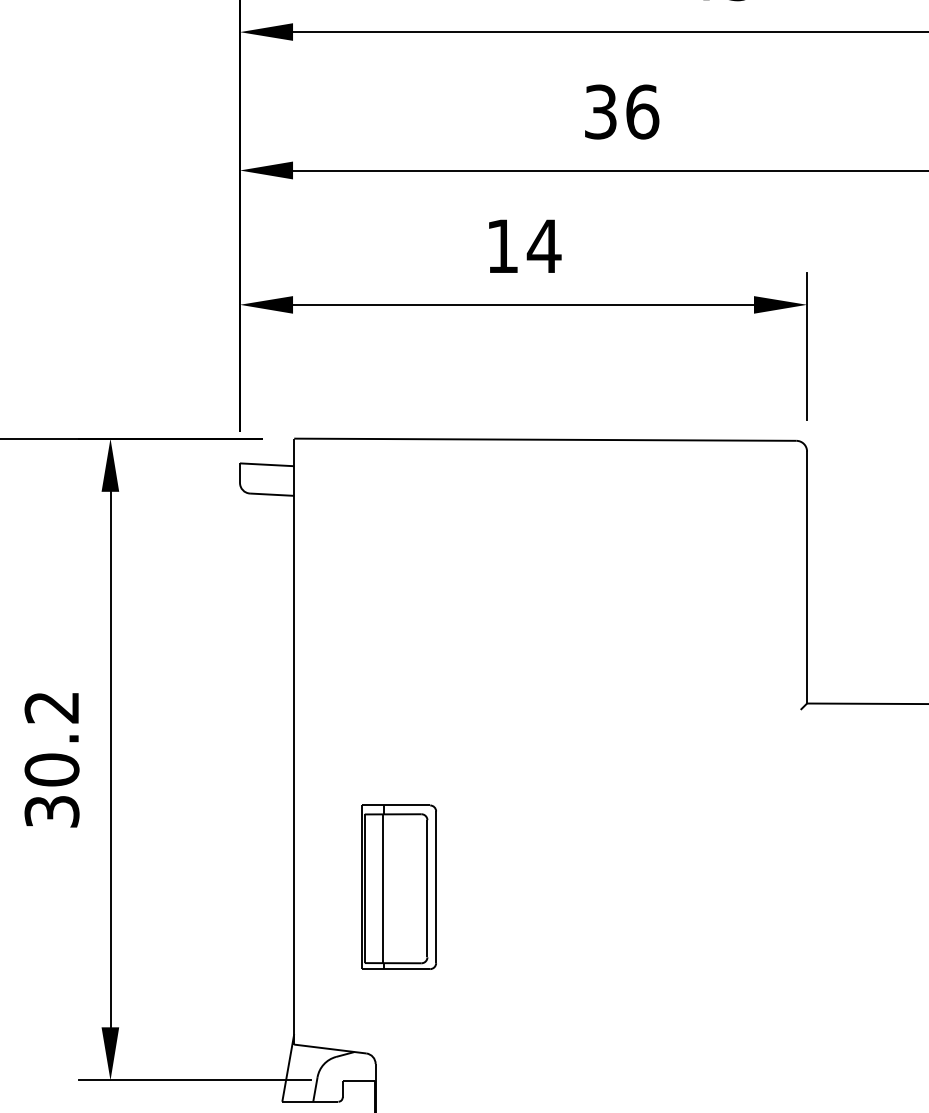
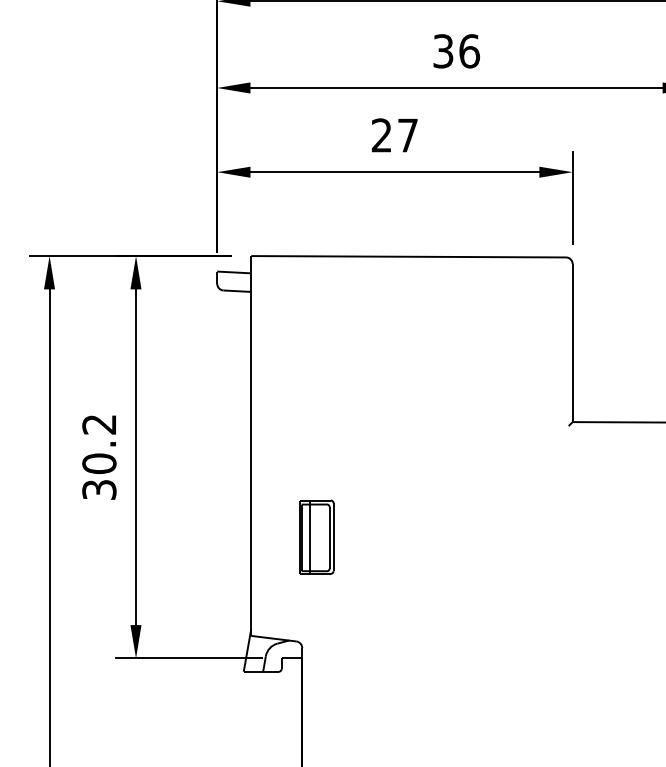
text: (522, 246) -> (394, 135), 14 -> 27
part: (398, 886) -> (316, 536), size x0.71

